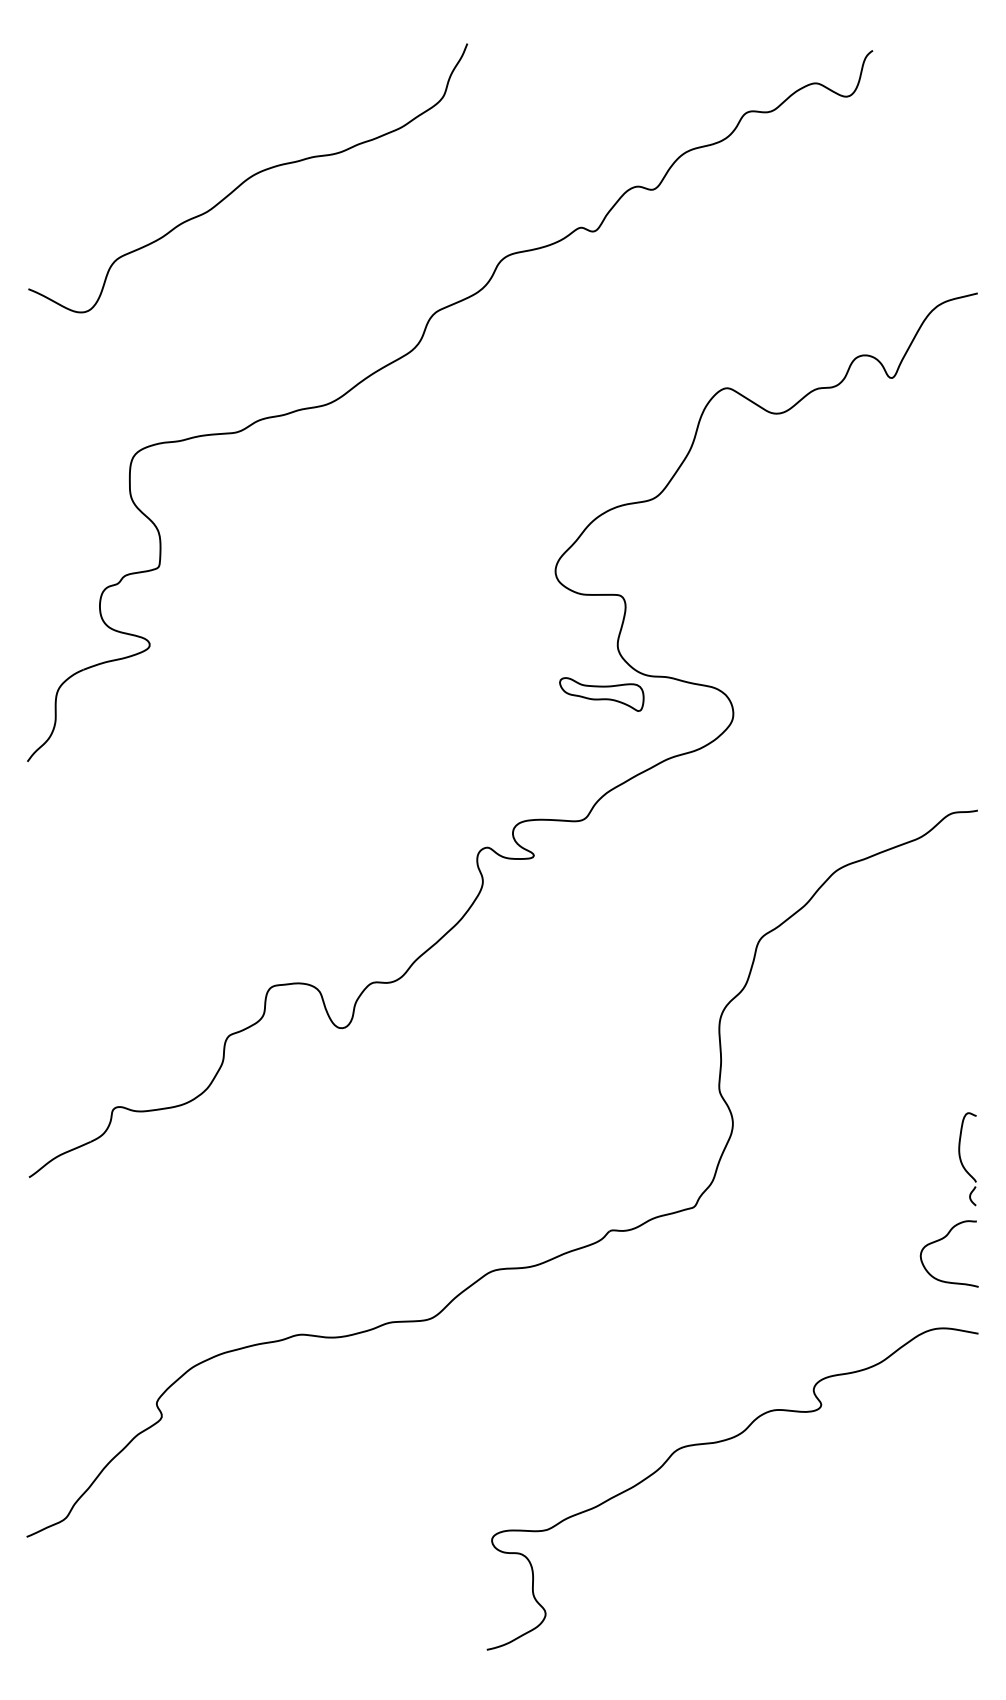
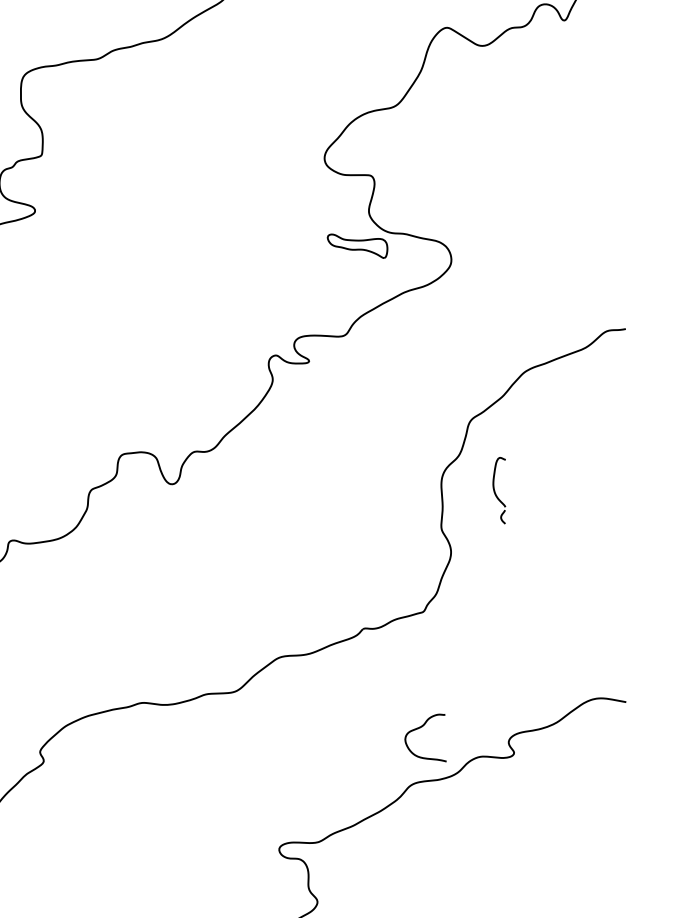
part: (967, 1159) -> (499, 490), moved
curve: (941, 1240) -> (420, 728), moved

